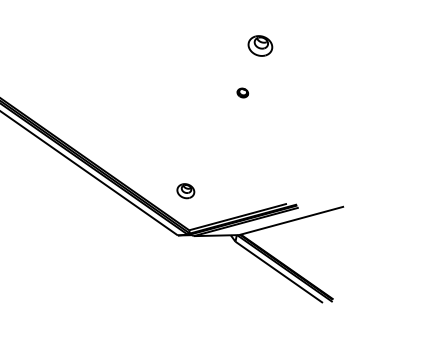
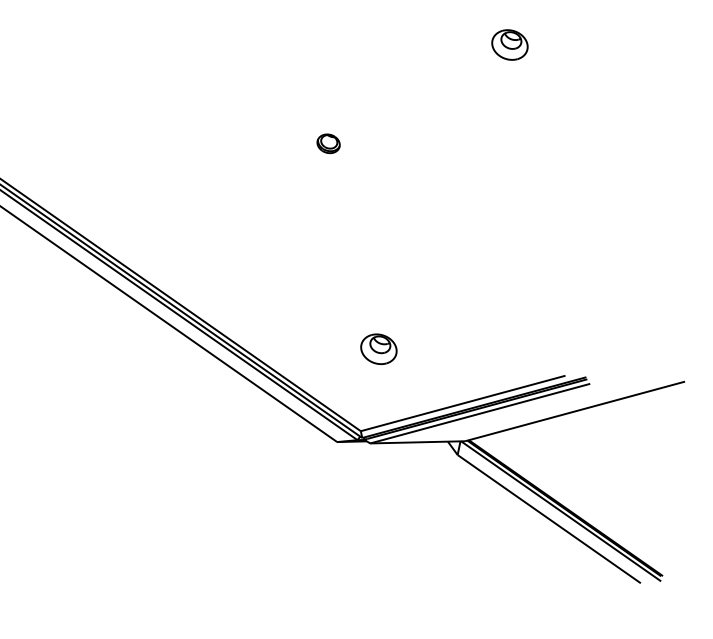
part: (260, 45) -> (510, 44), size x0.71
part: (242, 92) -> (327, 142), moved
part: (185, 191) -> (378, 349), moved

